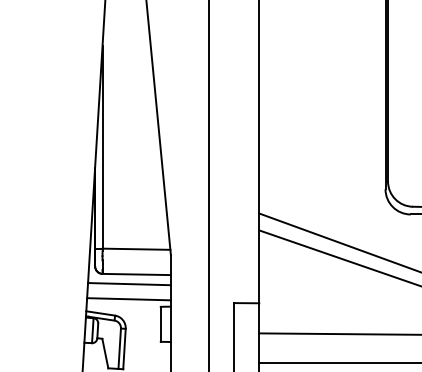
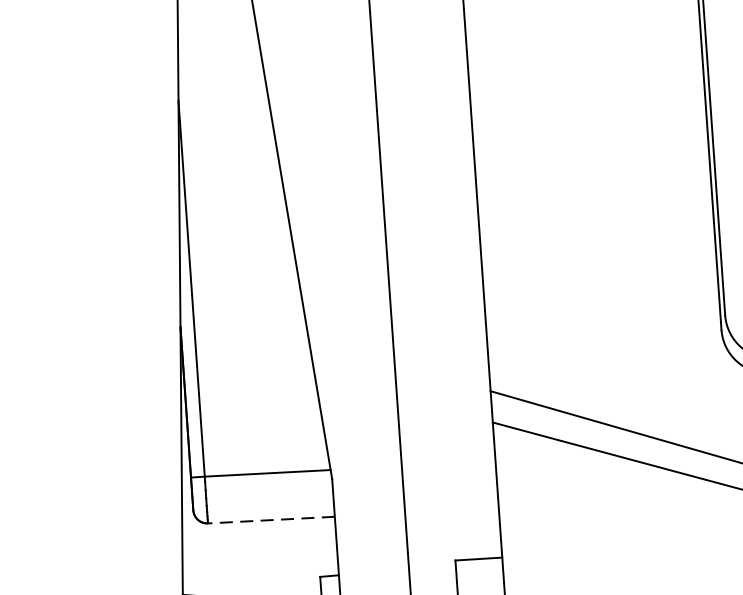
line: (136, 274) -> (271, 520), solid -> dashed
line: (129, 284) -> (259, 539), removed
line: (128, 299) -> (259, 567), removed

